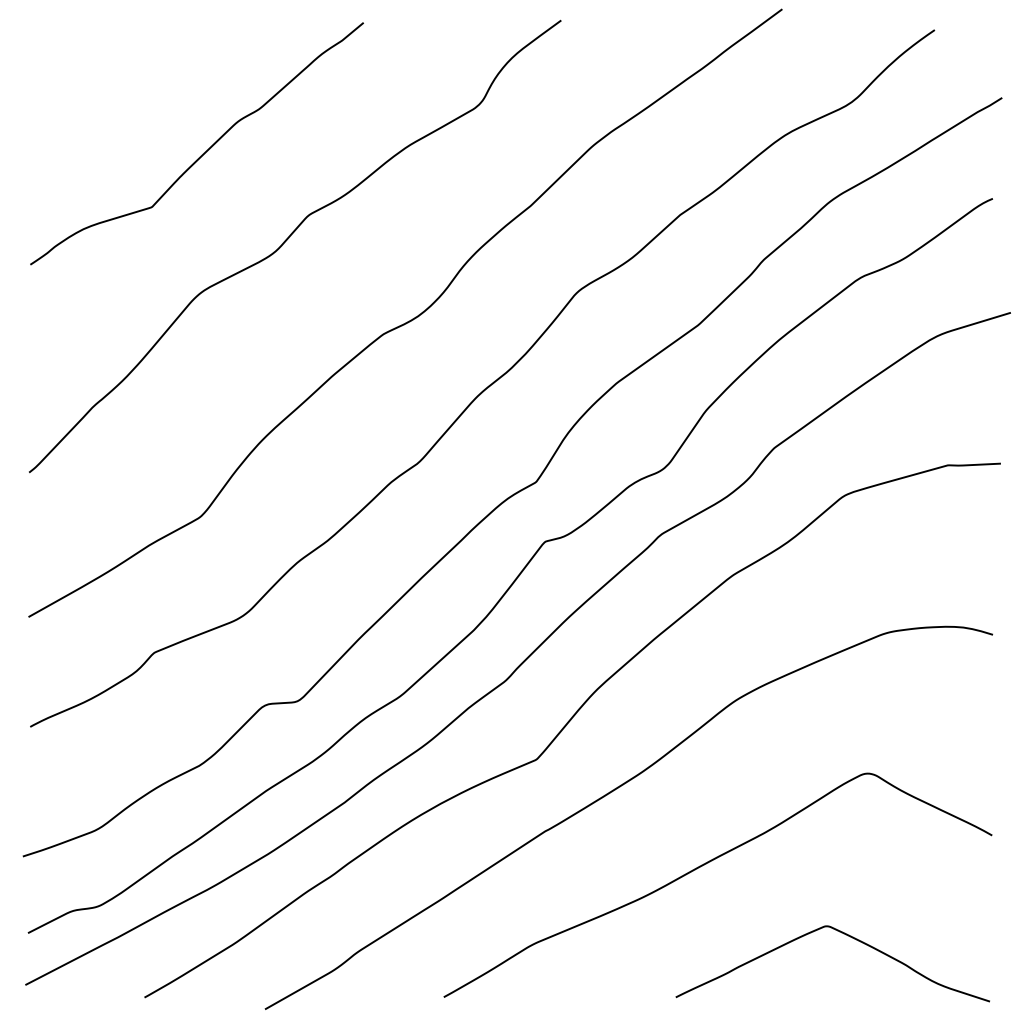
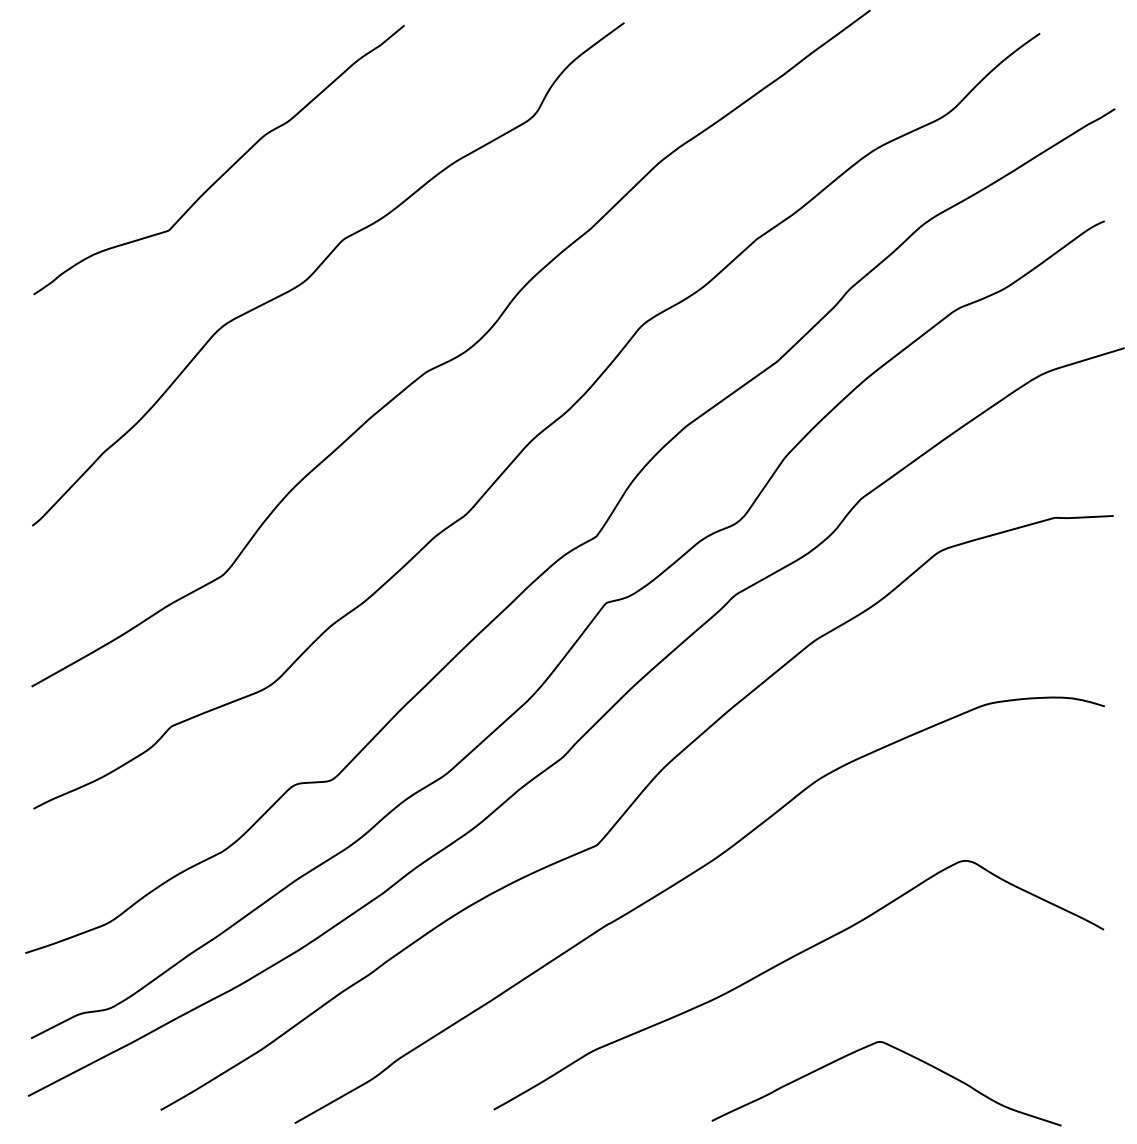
curve: (843, 934) -> (898, 1051), moved

